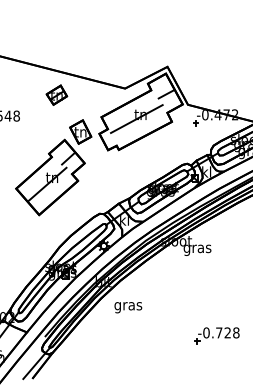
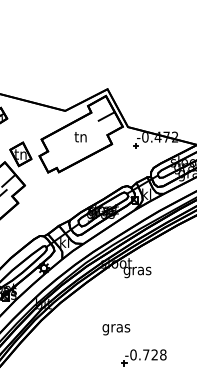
line: (136, 119) -> (76, 141), removed
text: (128, 307) -> (116, 329), moved
part: (216, 335) -> (143, 357), moved

